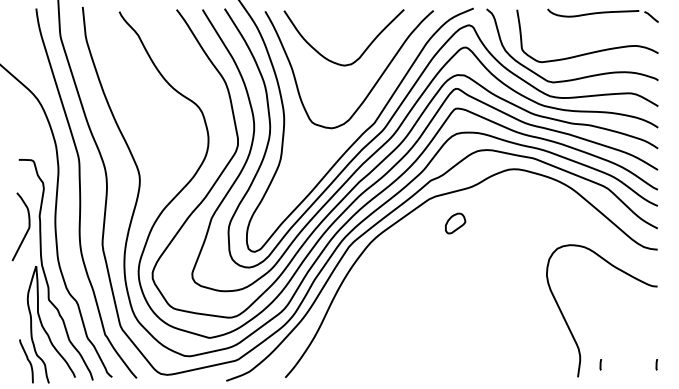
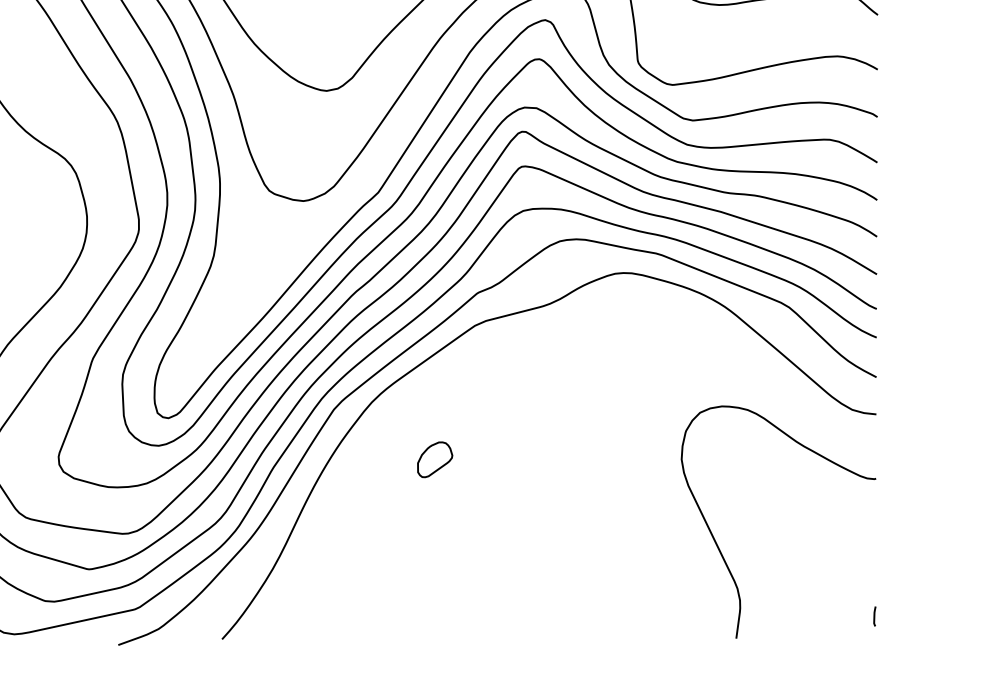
part: (455, 223) -> (434, 459), moved
curve: (600, 364) -> (775, 616), removed

